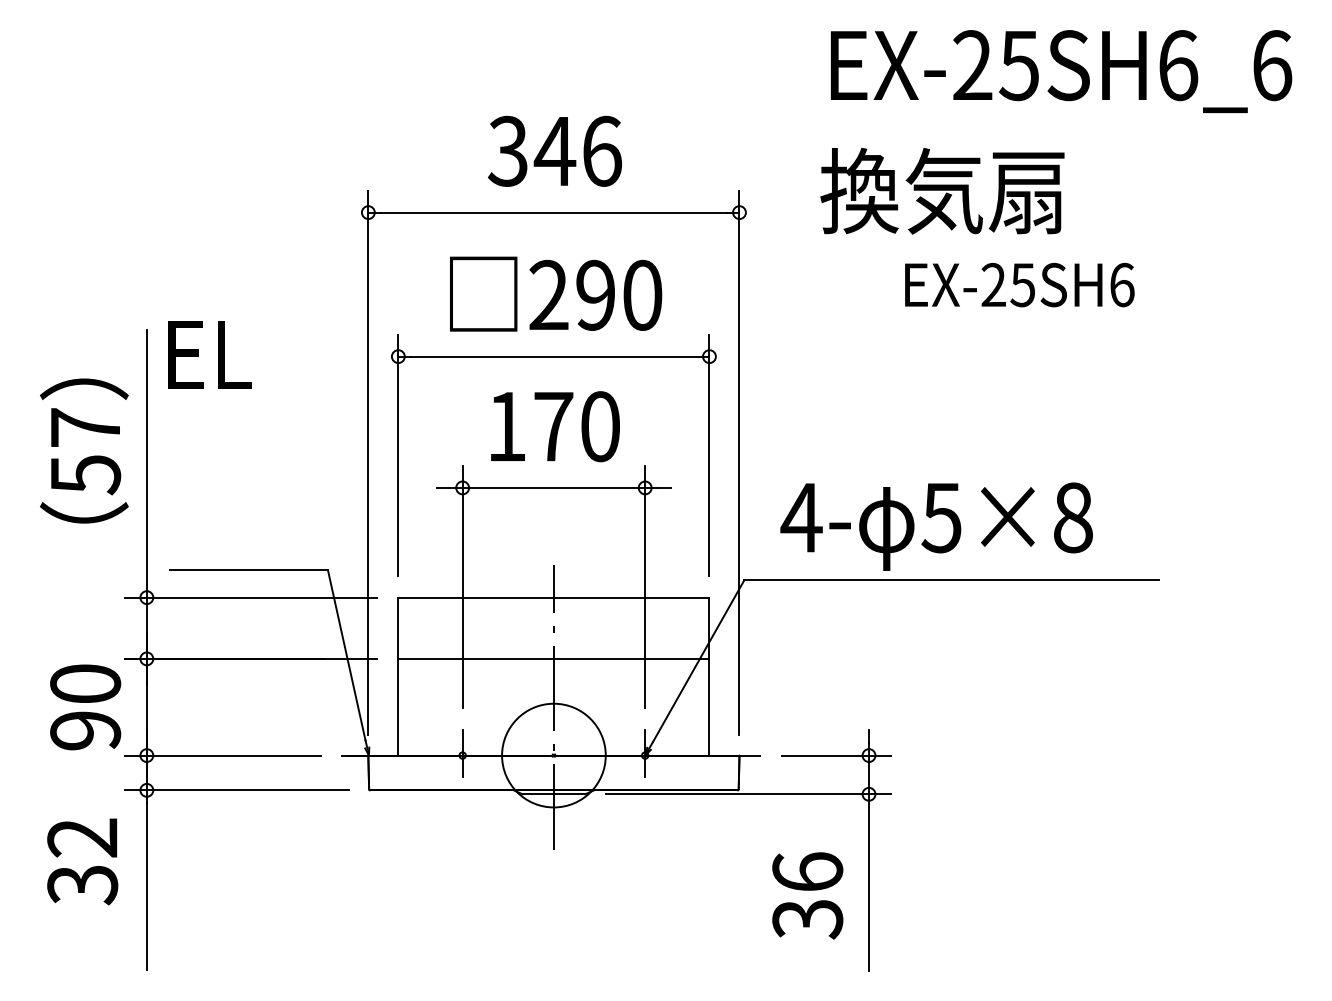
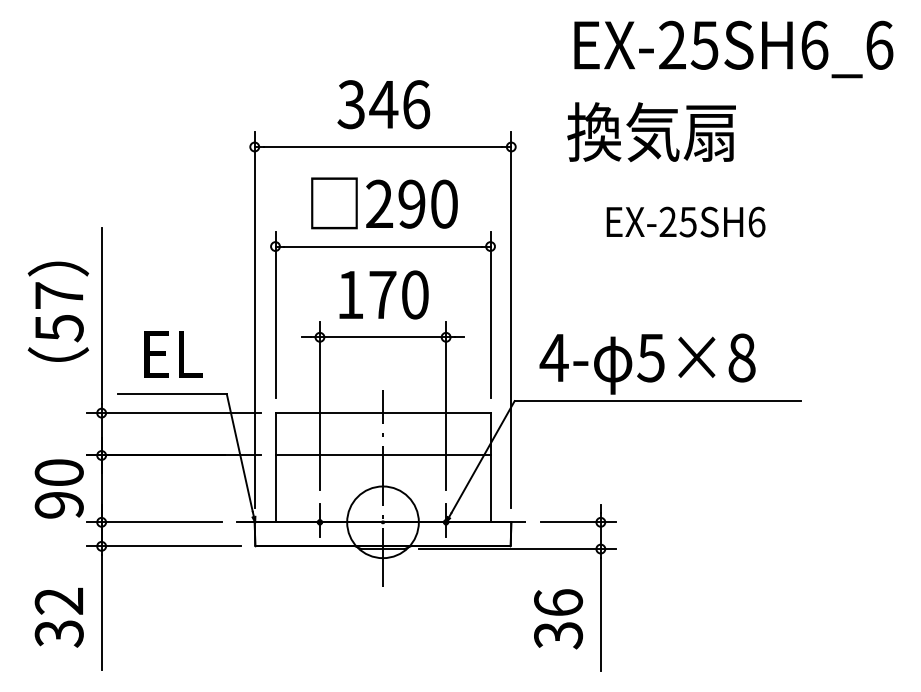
text: (1018, 284) -> (685, 221), moved
text: (210, 355) -> (173, 354), moved
text: (81, 861) -> (58, 617), moved

